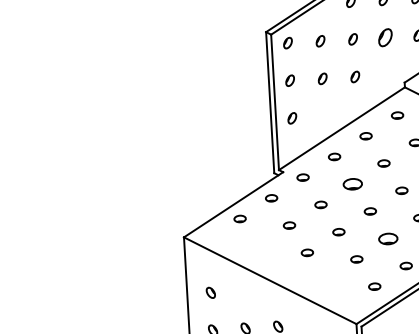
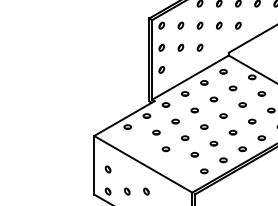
part: (386, 37) -> (219, 25), size x0.62
part: (351, 184) -> (194, 110), size x0.62
part: (387, 238) -> (213, 143), size x0.62

